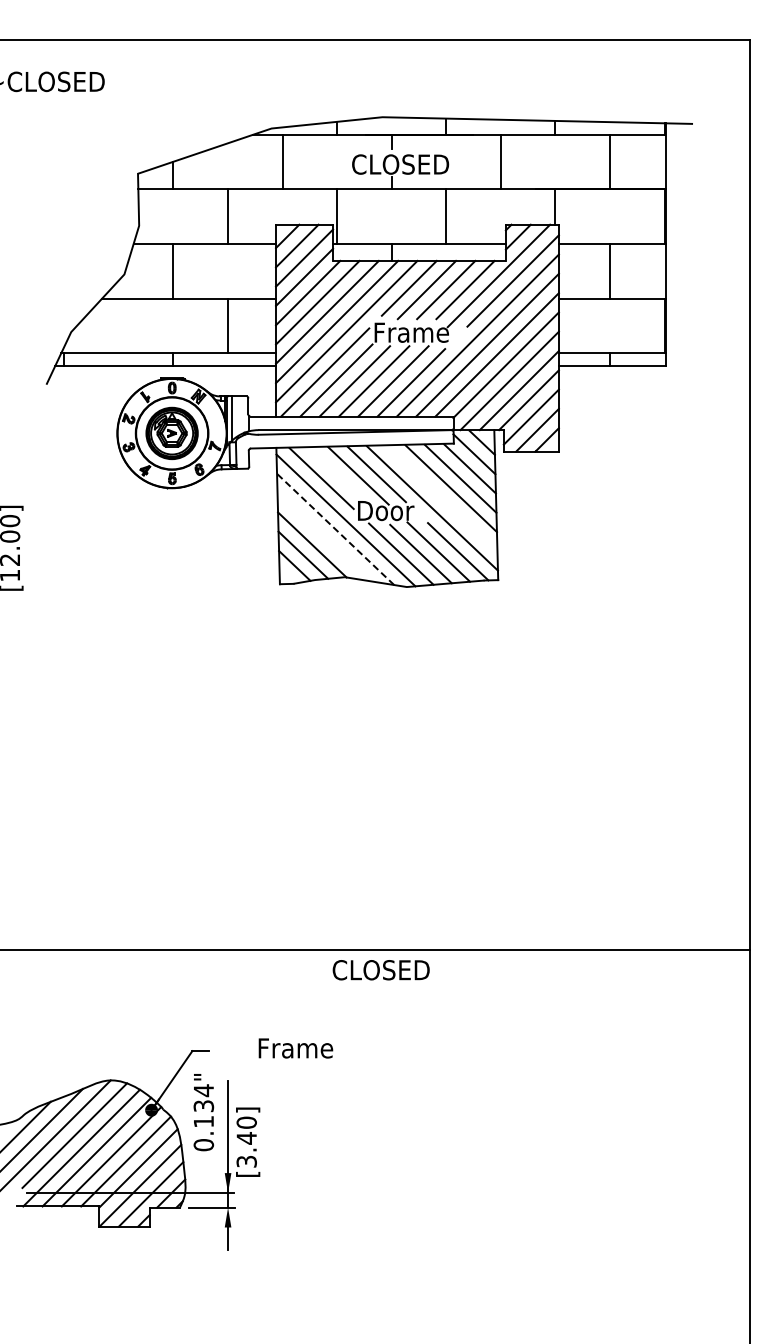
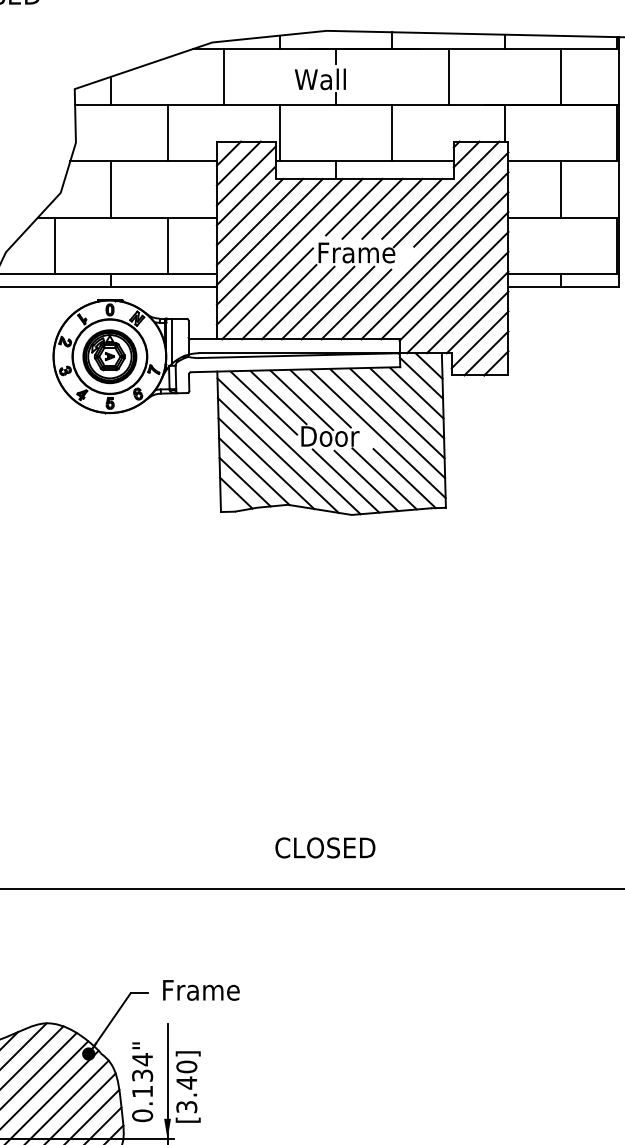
text: (400, 163) -> (345, 78), CLOSED -> Wall
line: (118, 325) -> (54, 245), added
line: (335, 472) -> (278, 396), added
line: (441, 498) -> (387, 423), added
line: (335, 529) -> (278, 455), dashed -> solid
line: (323, 537) -> (265, 463), added
text: (380, 970) -> (324, 848), moved
text: (295, 1048) -> (200, 990), moved
text: (203, 1112) -> (142, 1082), moved

